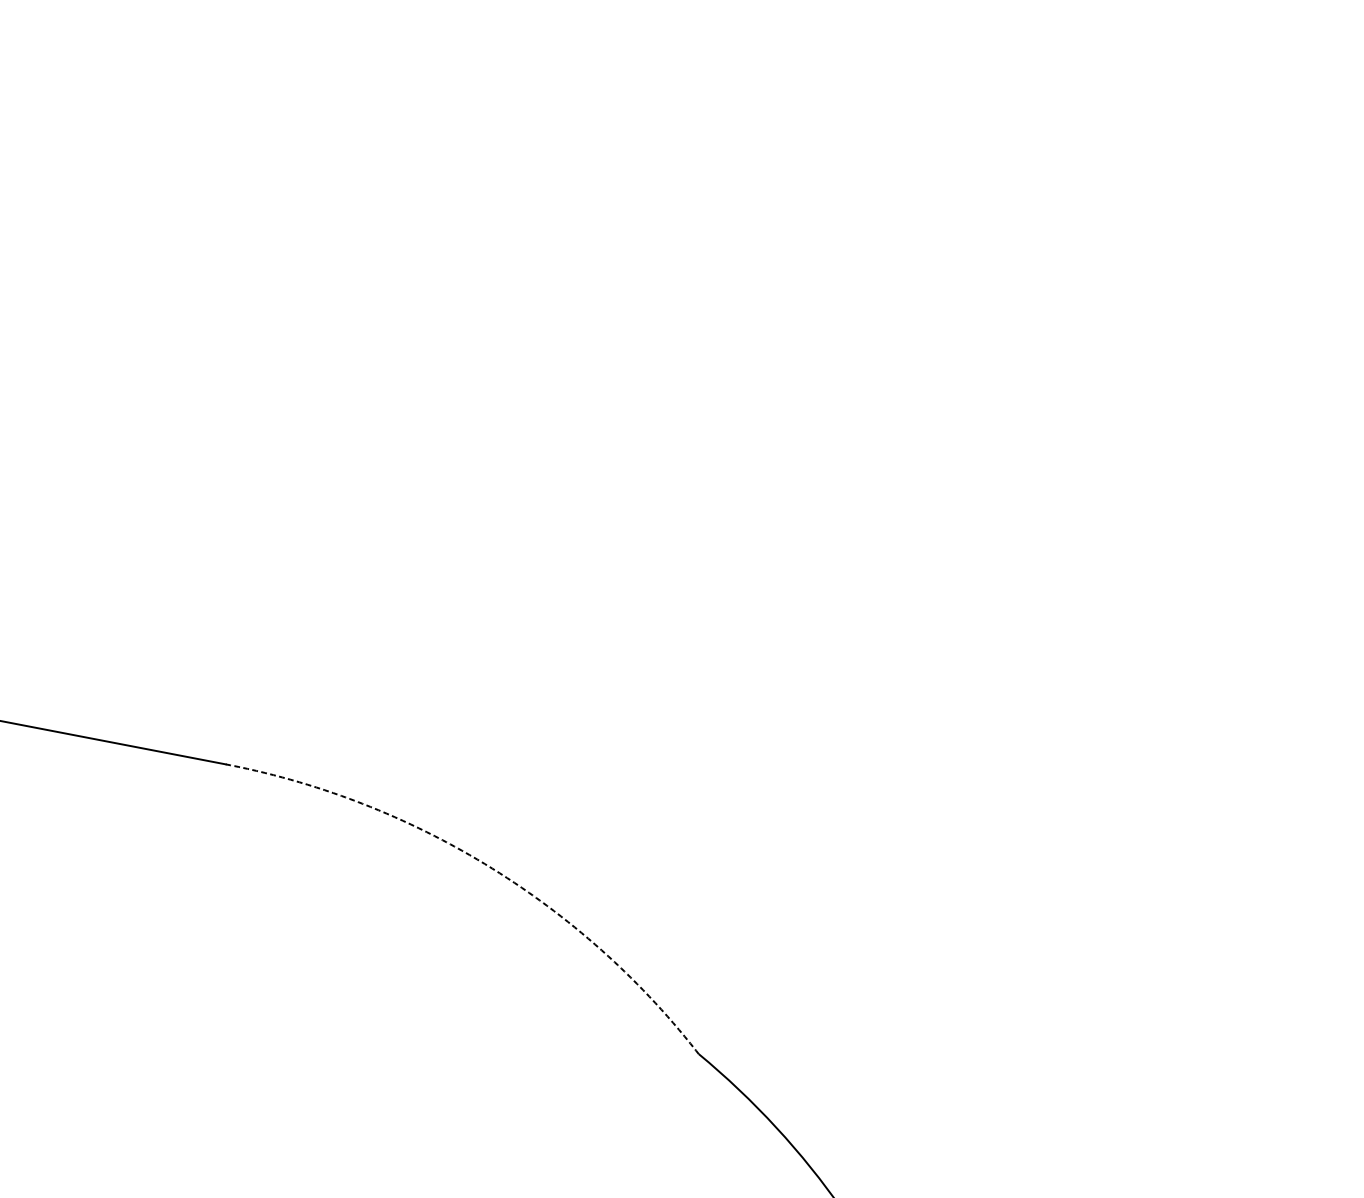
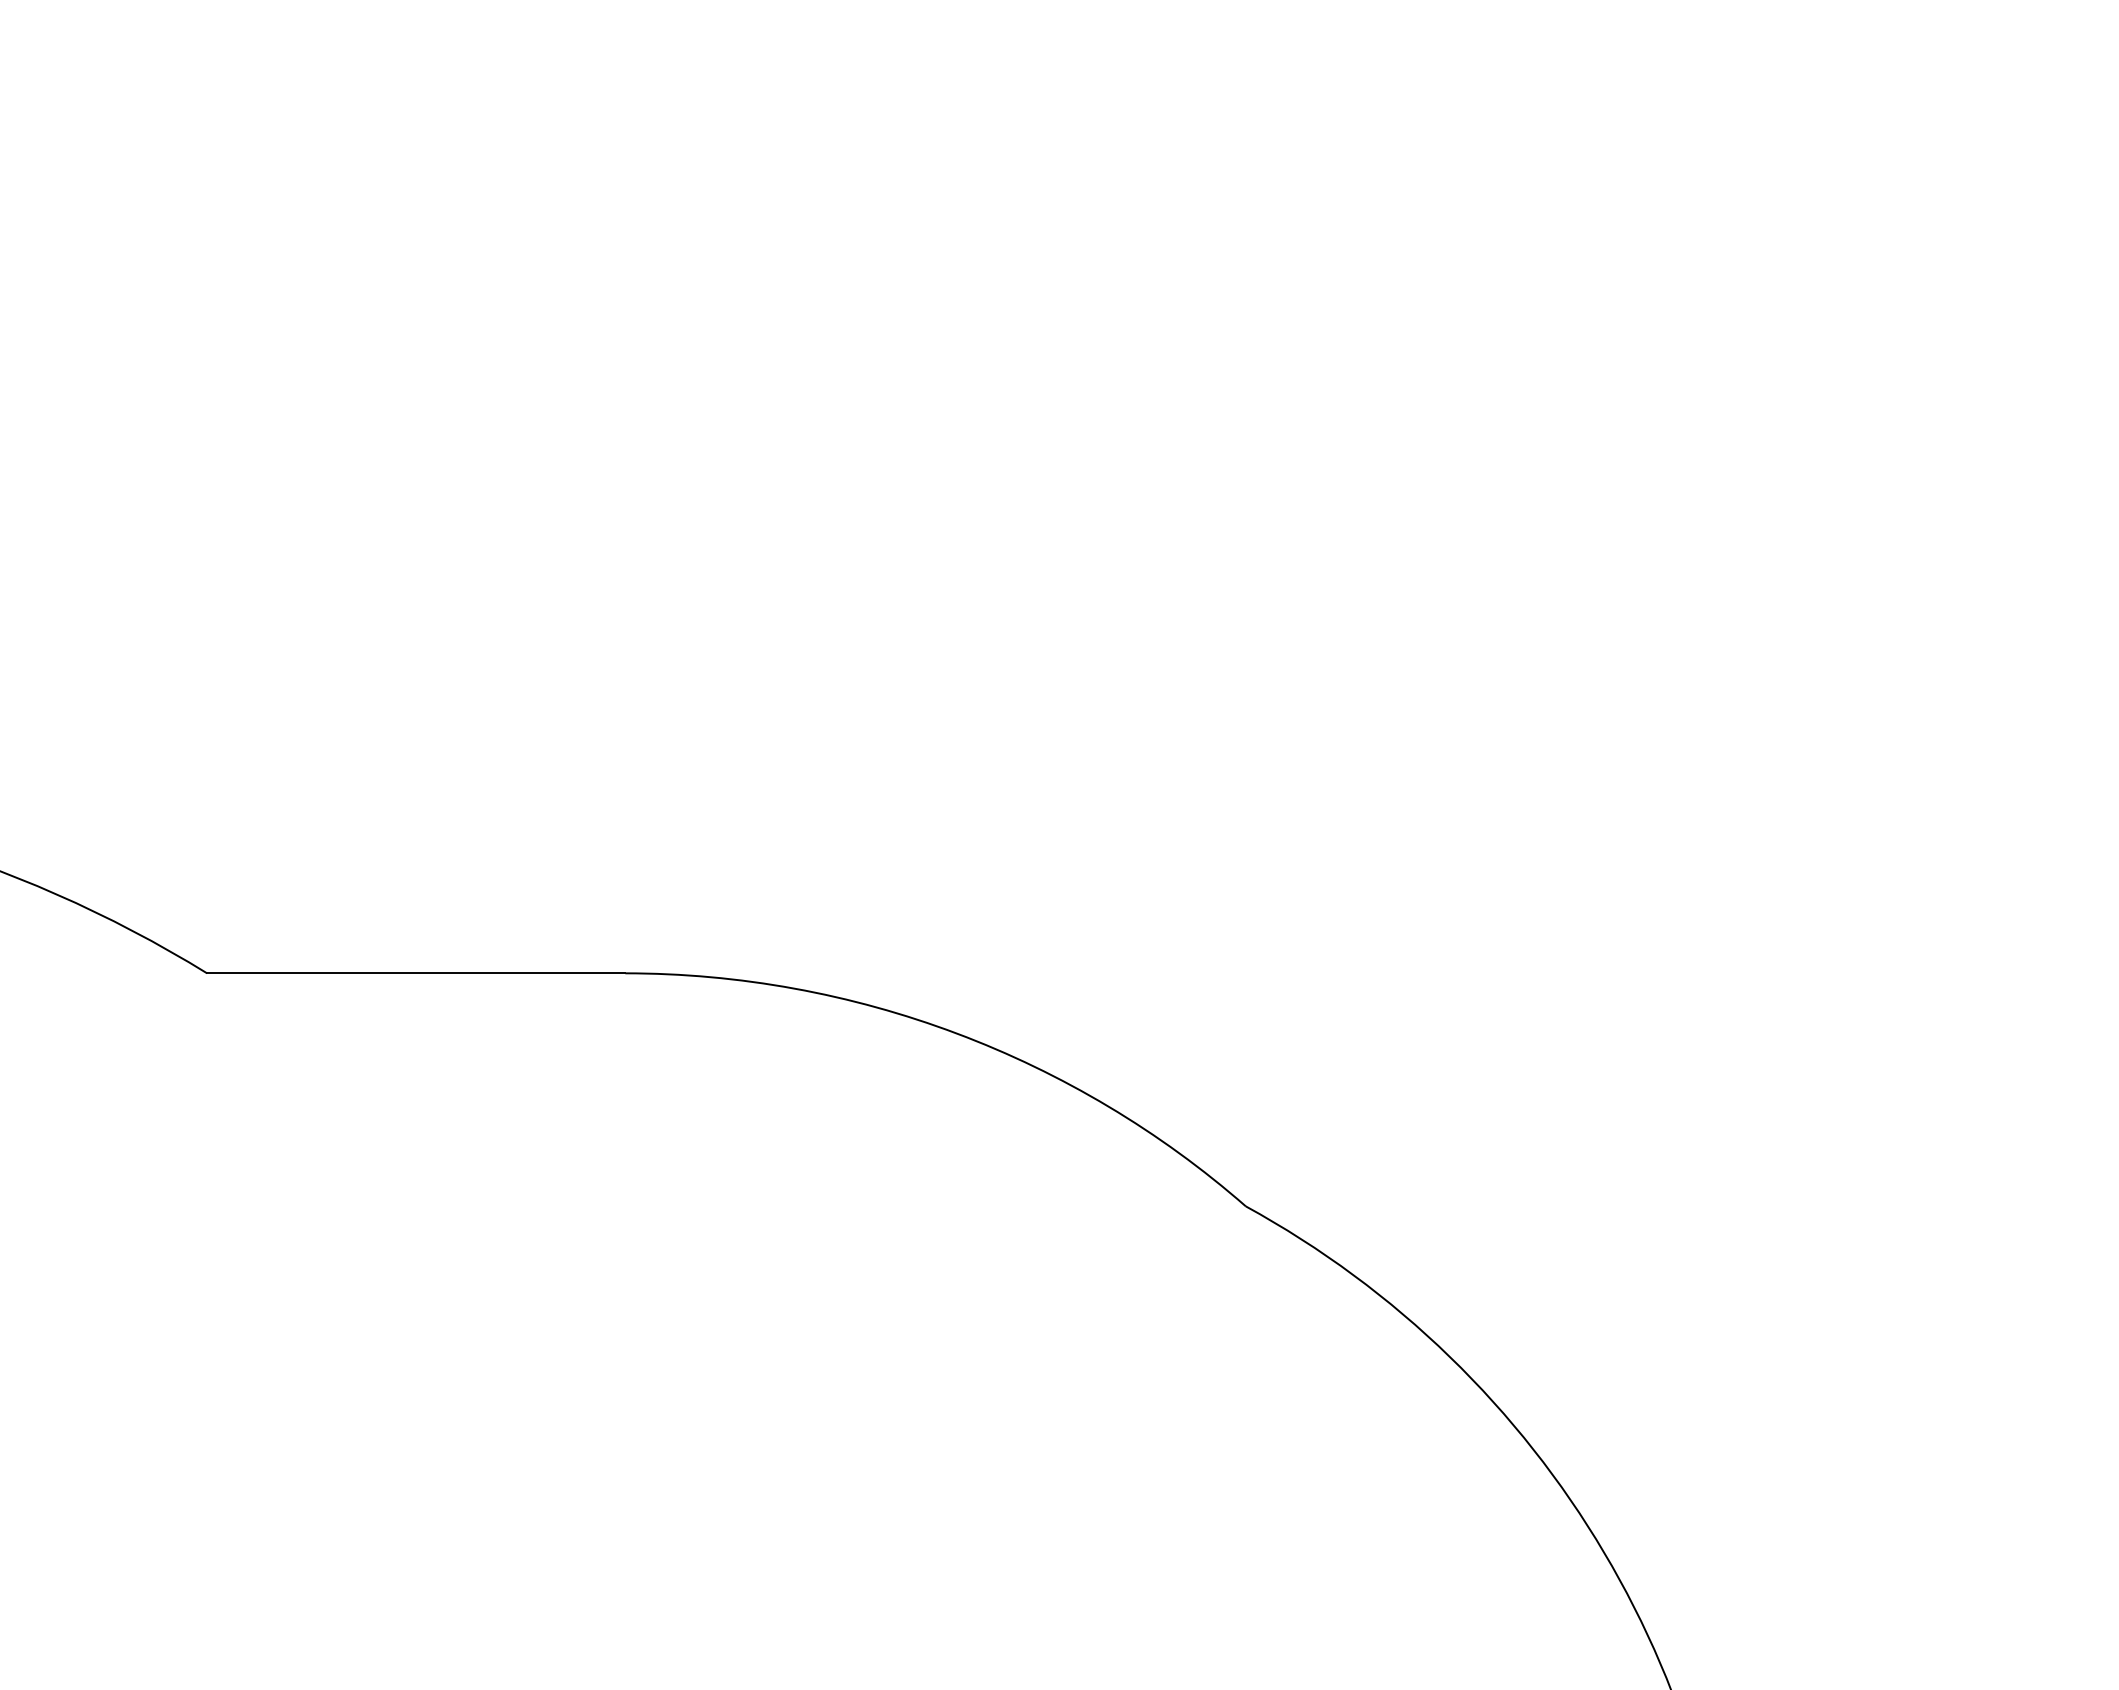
arc: (488, 866) -> (956, 1033), dashed -> solid

